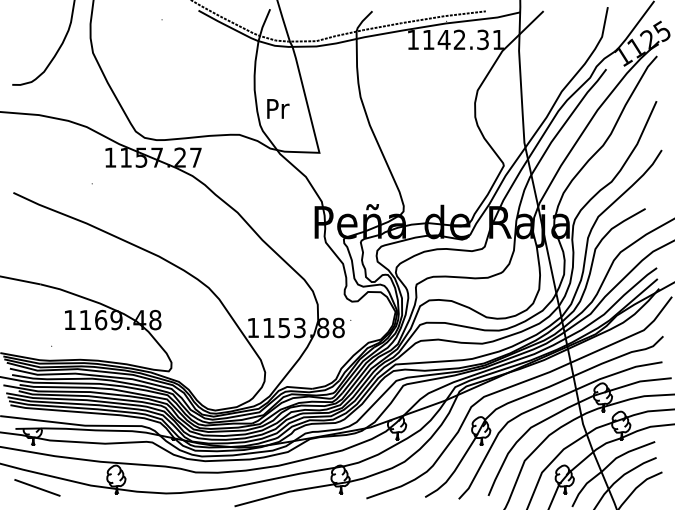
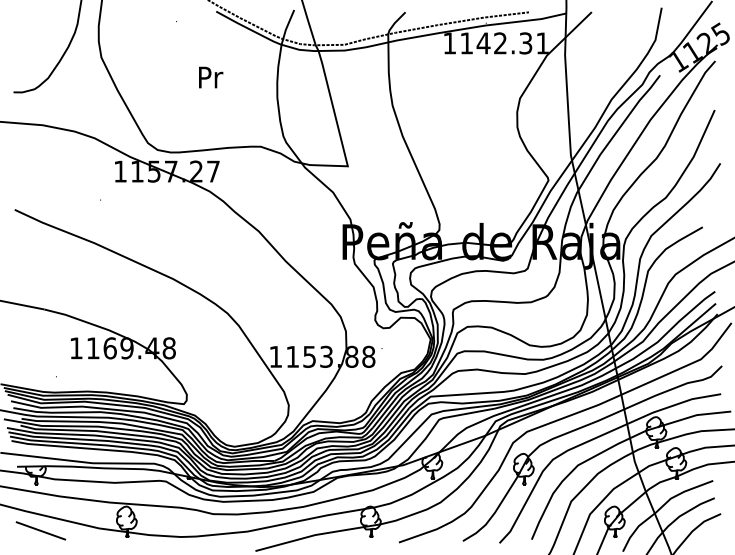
text: (278, 108) -> (211, 77), moved

